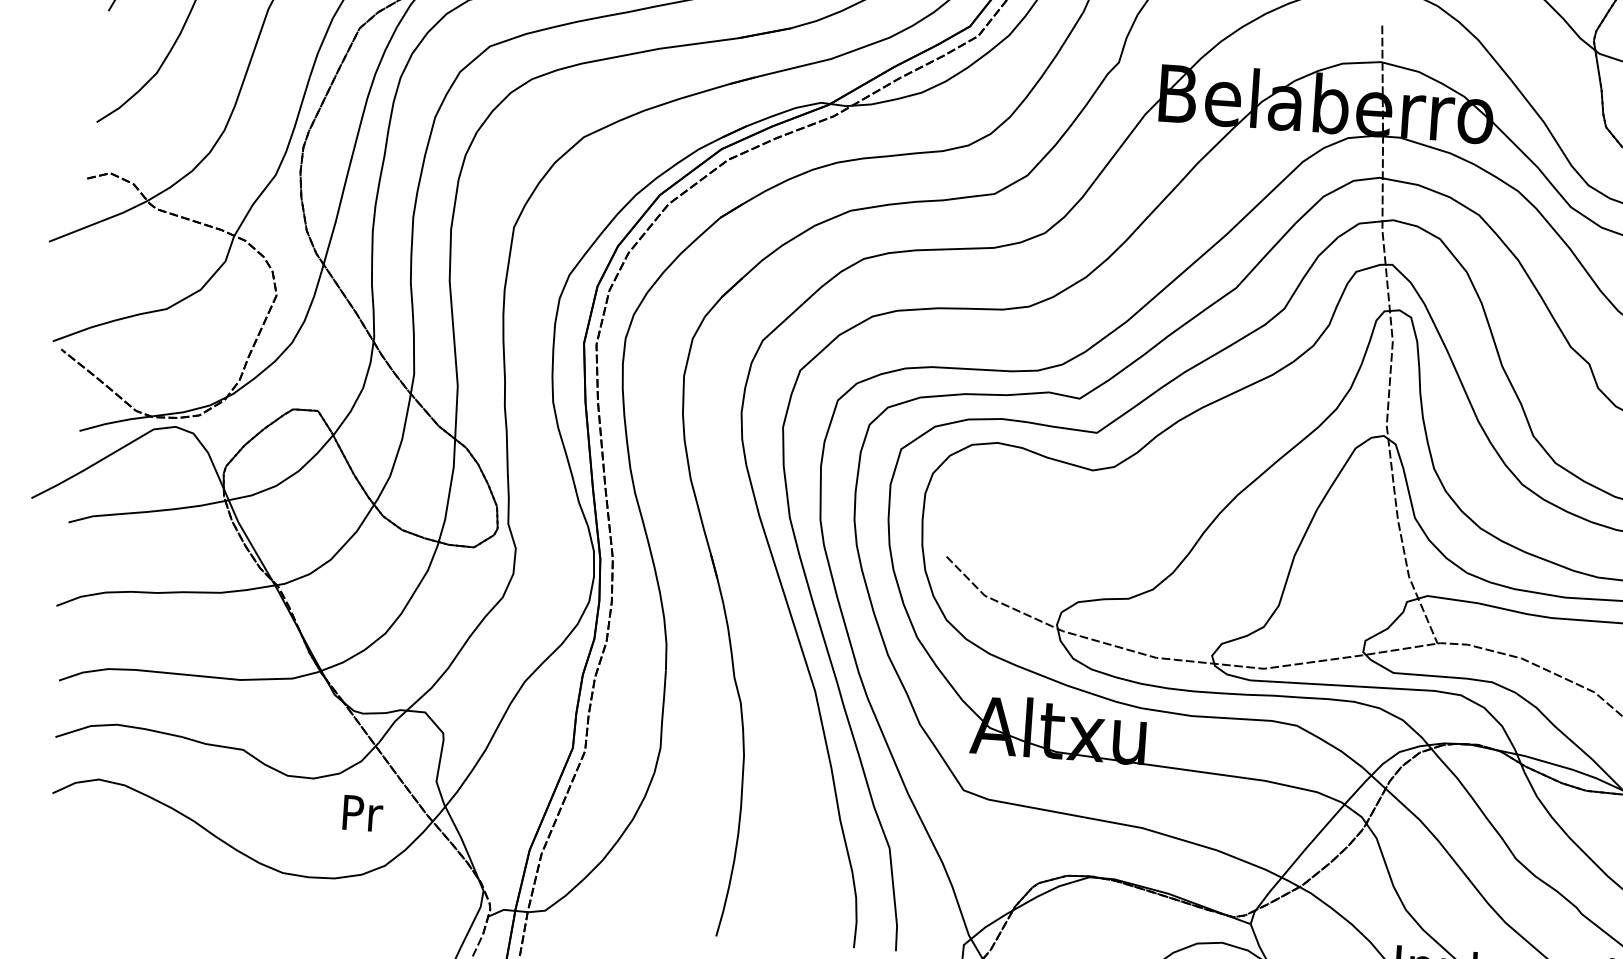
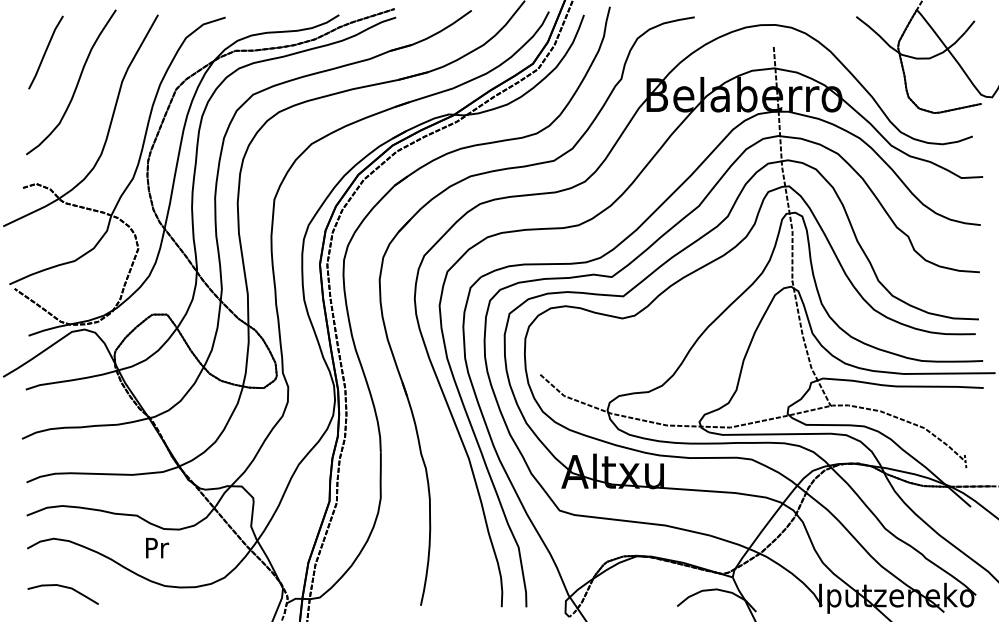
text: (363, 812) -> (157, 547), moved
curve: (108, 863) -> (62, 587), added

